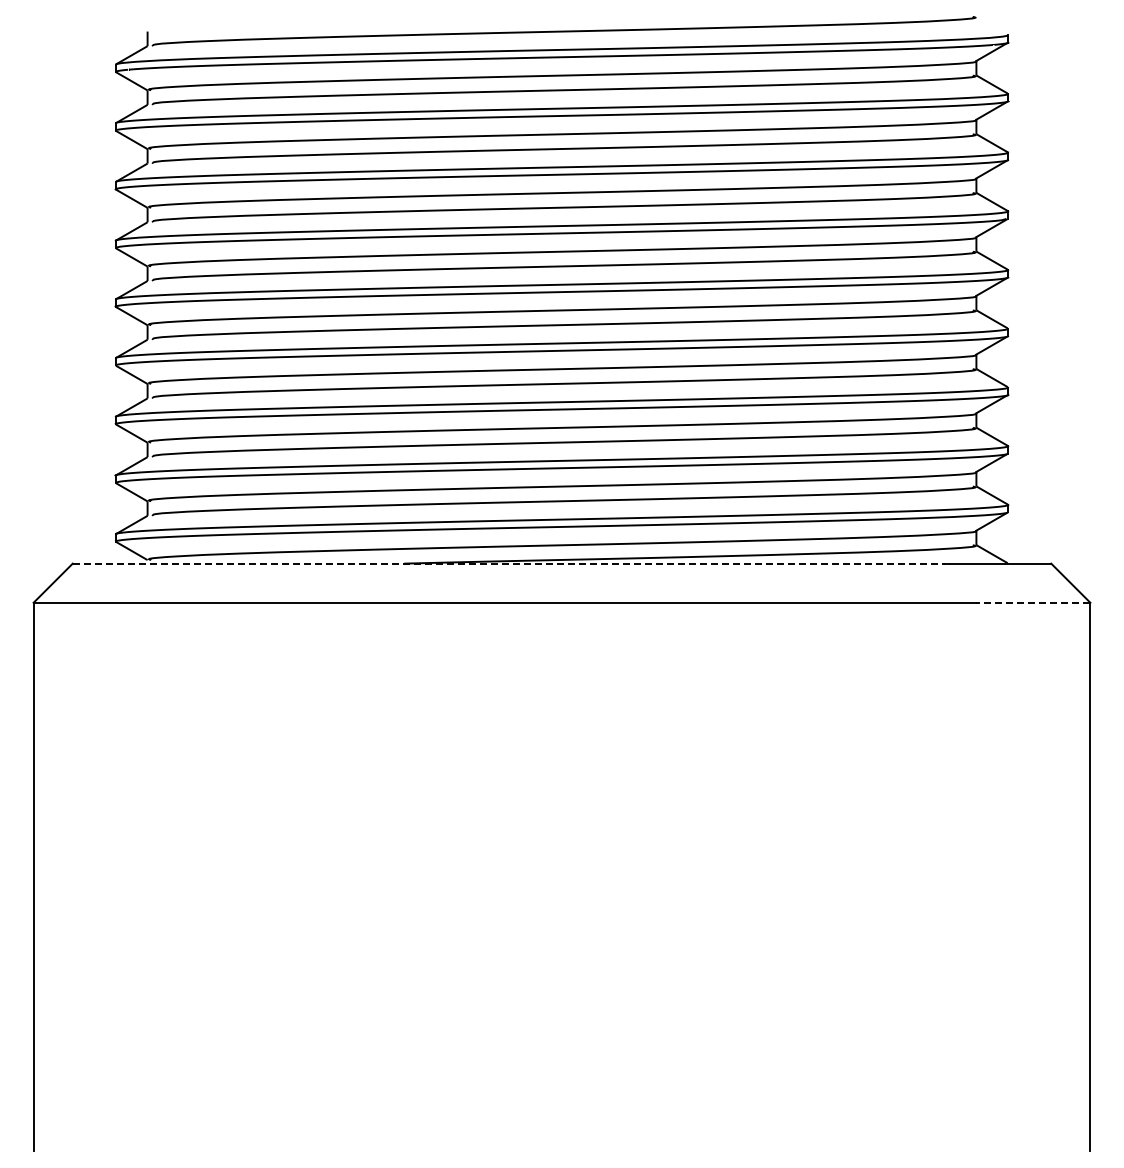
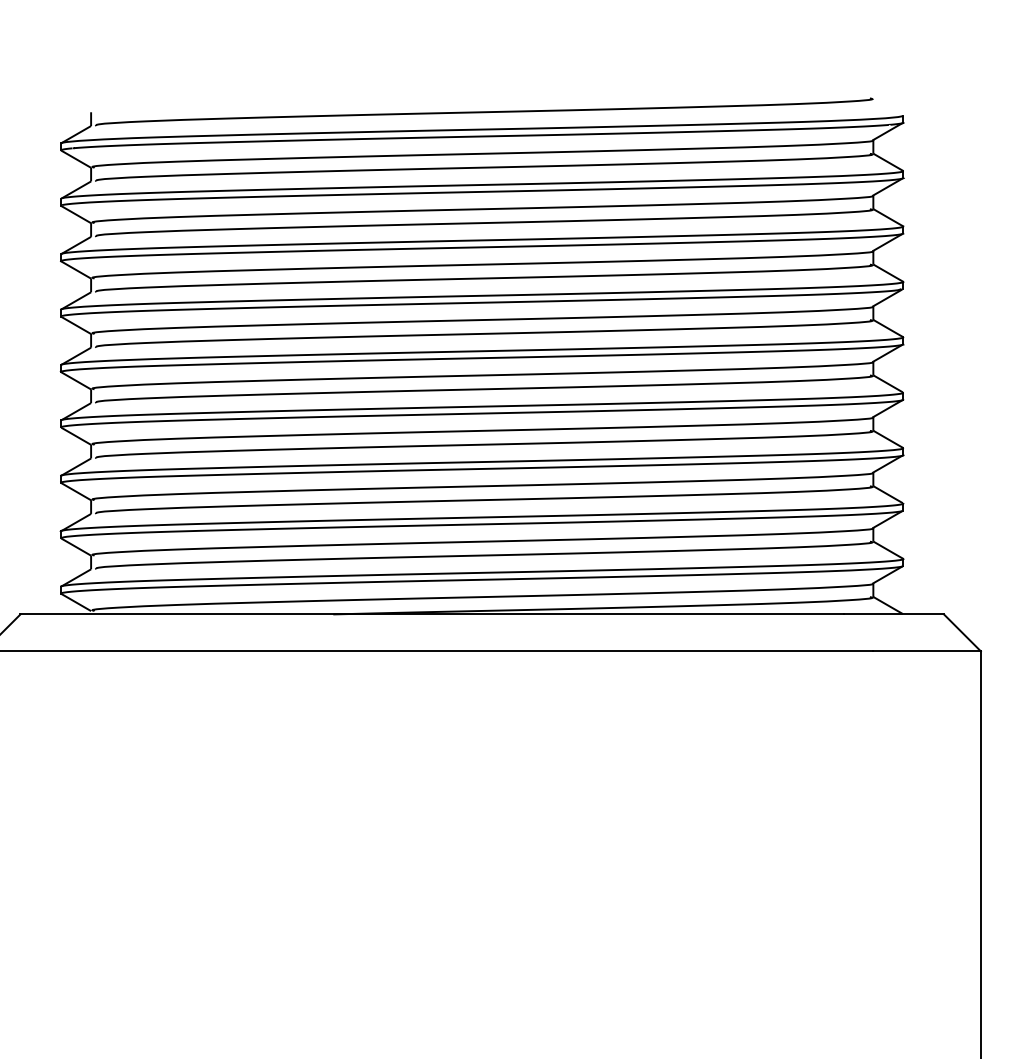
line: (509, 563) -> (432, 614), dashed -> solid
line: (1032, 602) -> (926, 651), dashed -> solid

